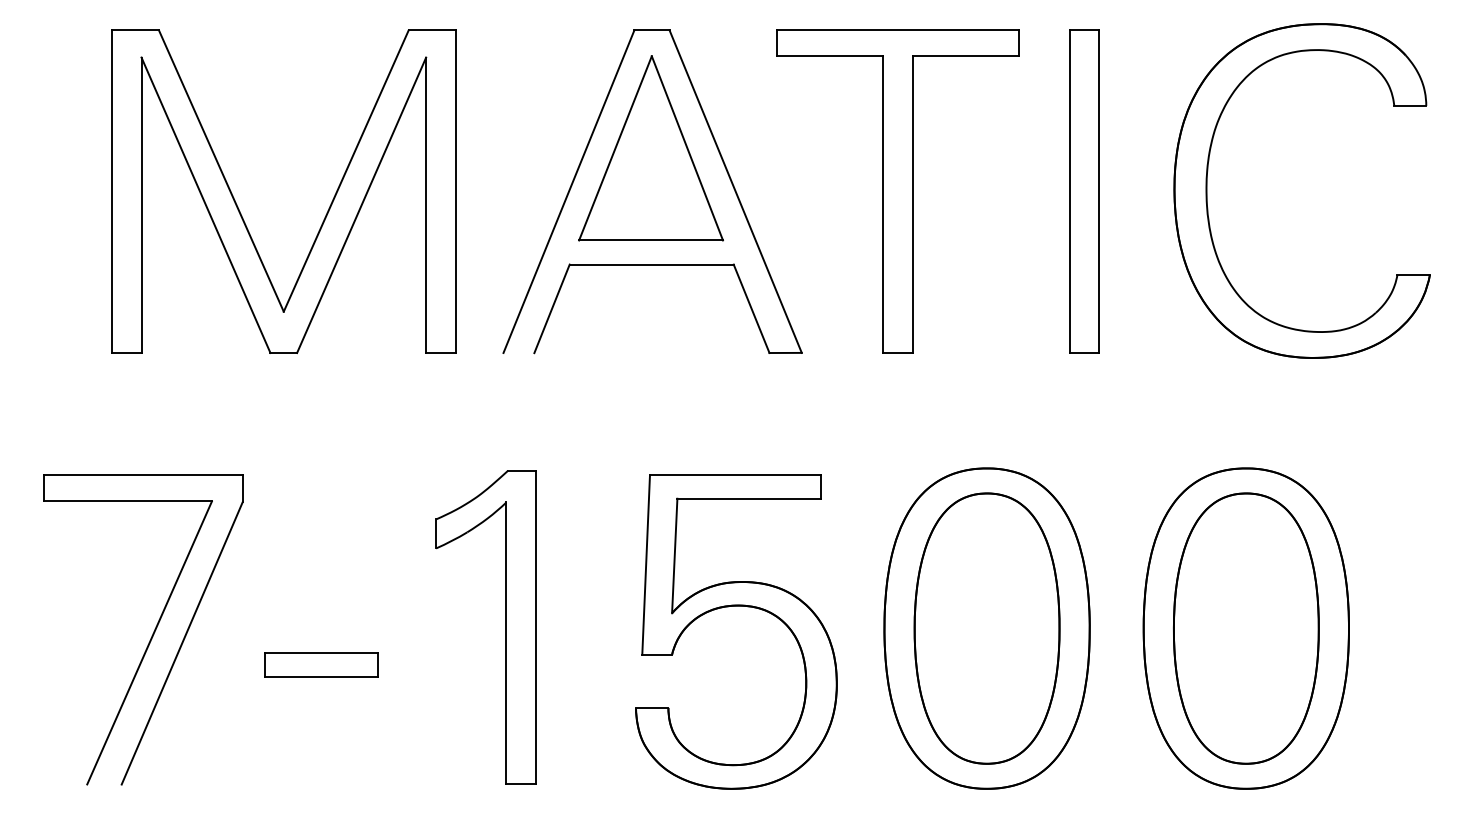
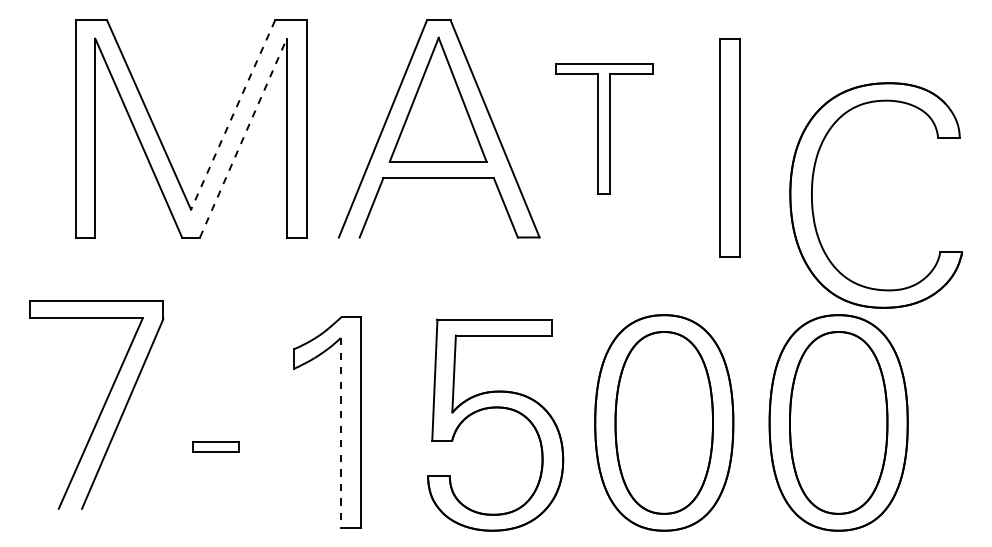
line: (346, 171) -> (233, 115), solid -> dashed
part: (898, 190) -> (604, 128), size x0.6
part: (1084, 190) -> (729, 147), moved
line: (361, 204) -> (243, 137), solid -> dashed
part: (1208, 204) -> (813, 204), moved
part: (152, 632) -> (102, 406), moved
line: (505, 642) -> (340, 432), solid -> dashed
part: (320, 663) -> (215, 446), size x0.6

